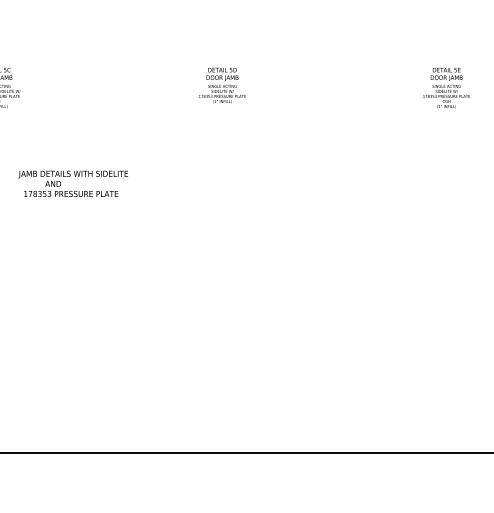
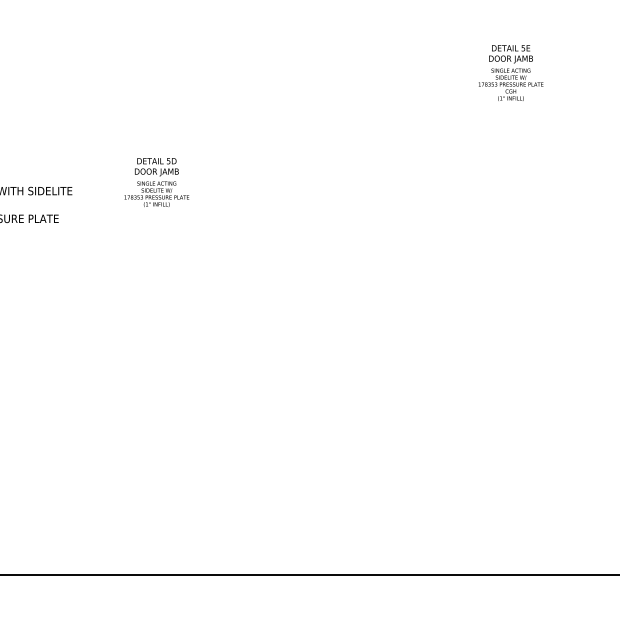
text: (222, 85) -> (156, 182), moved

